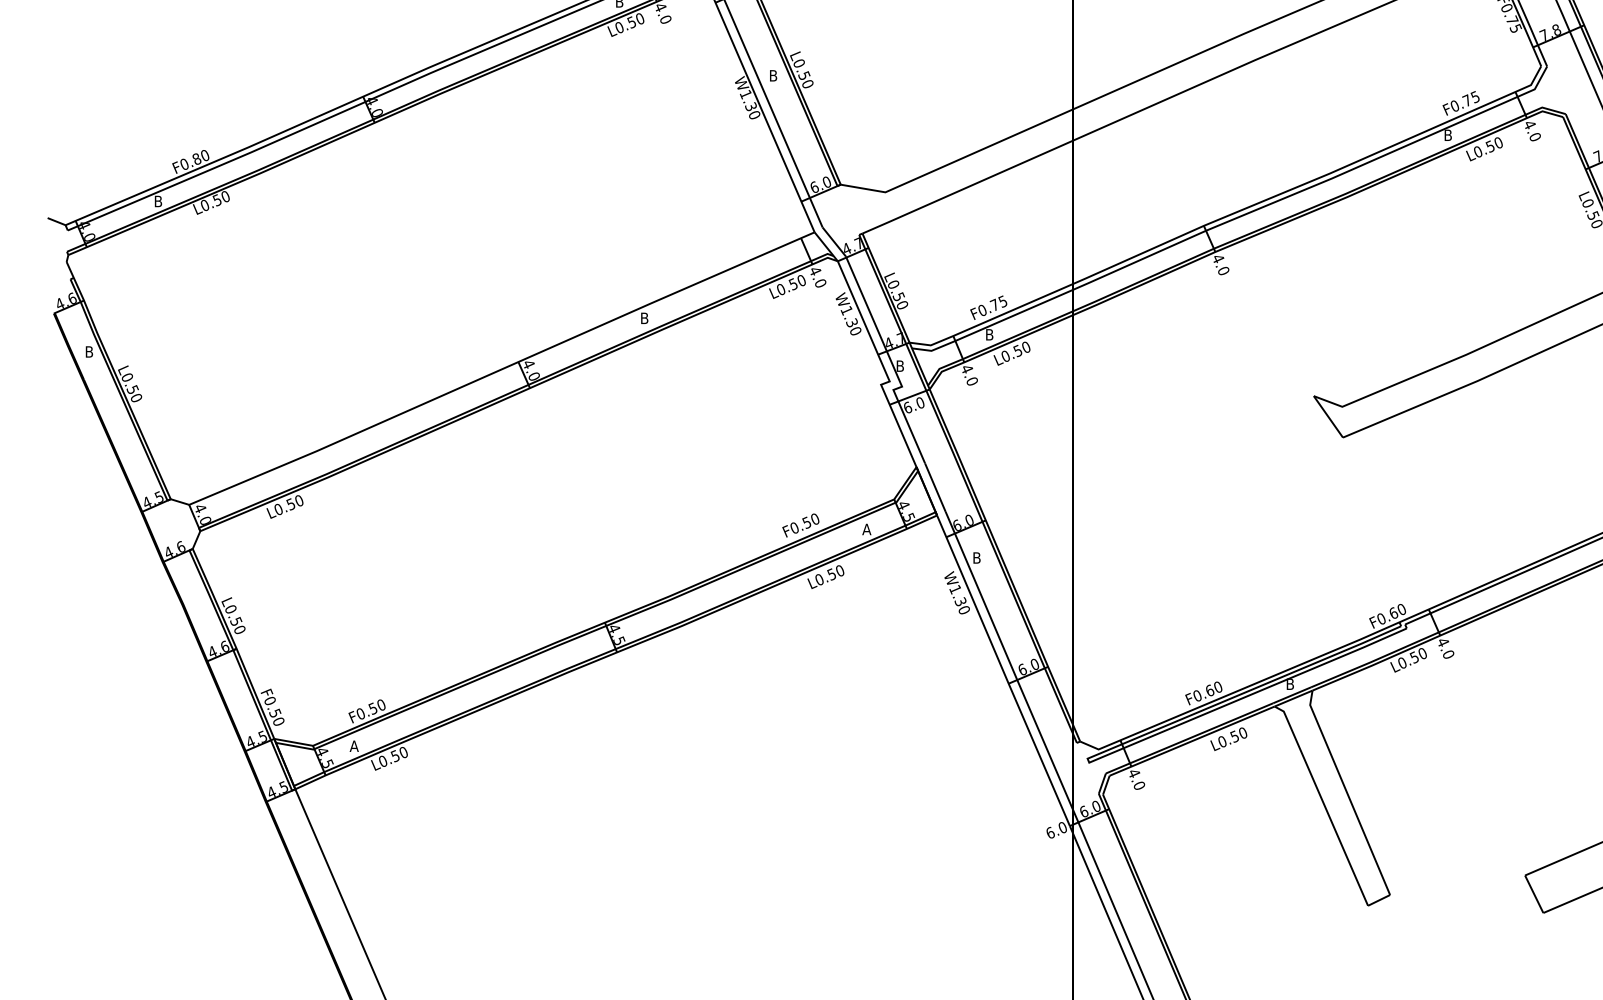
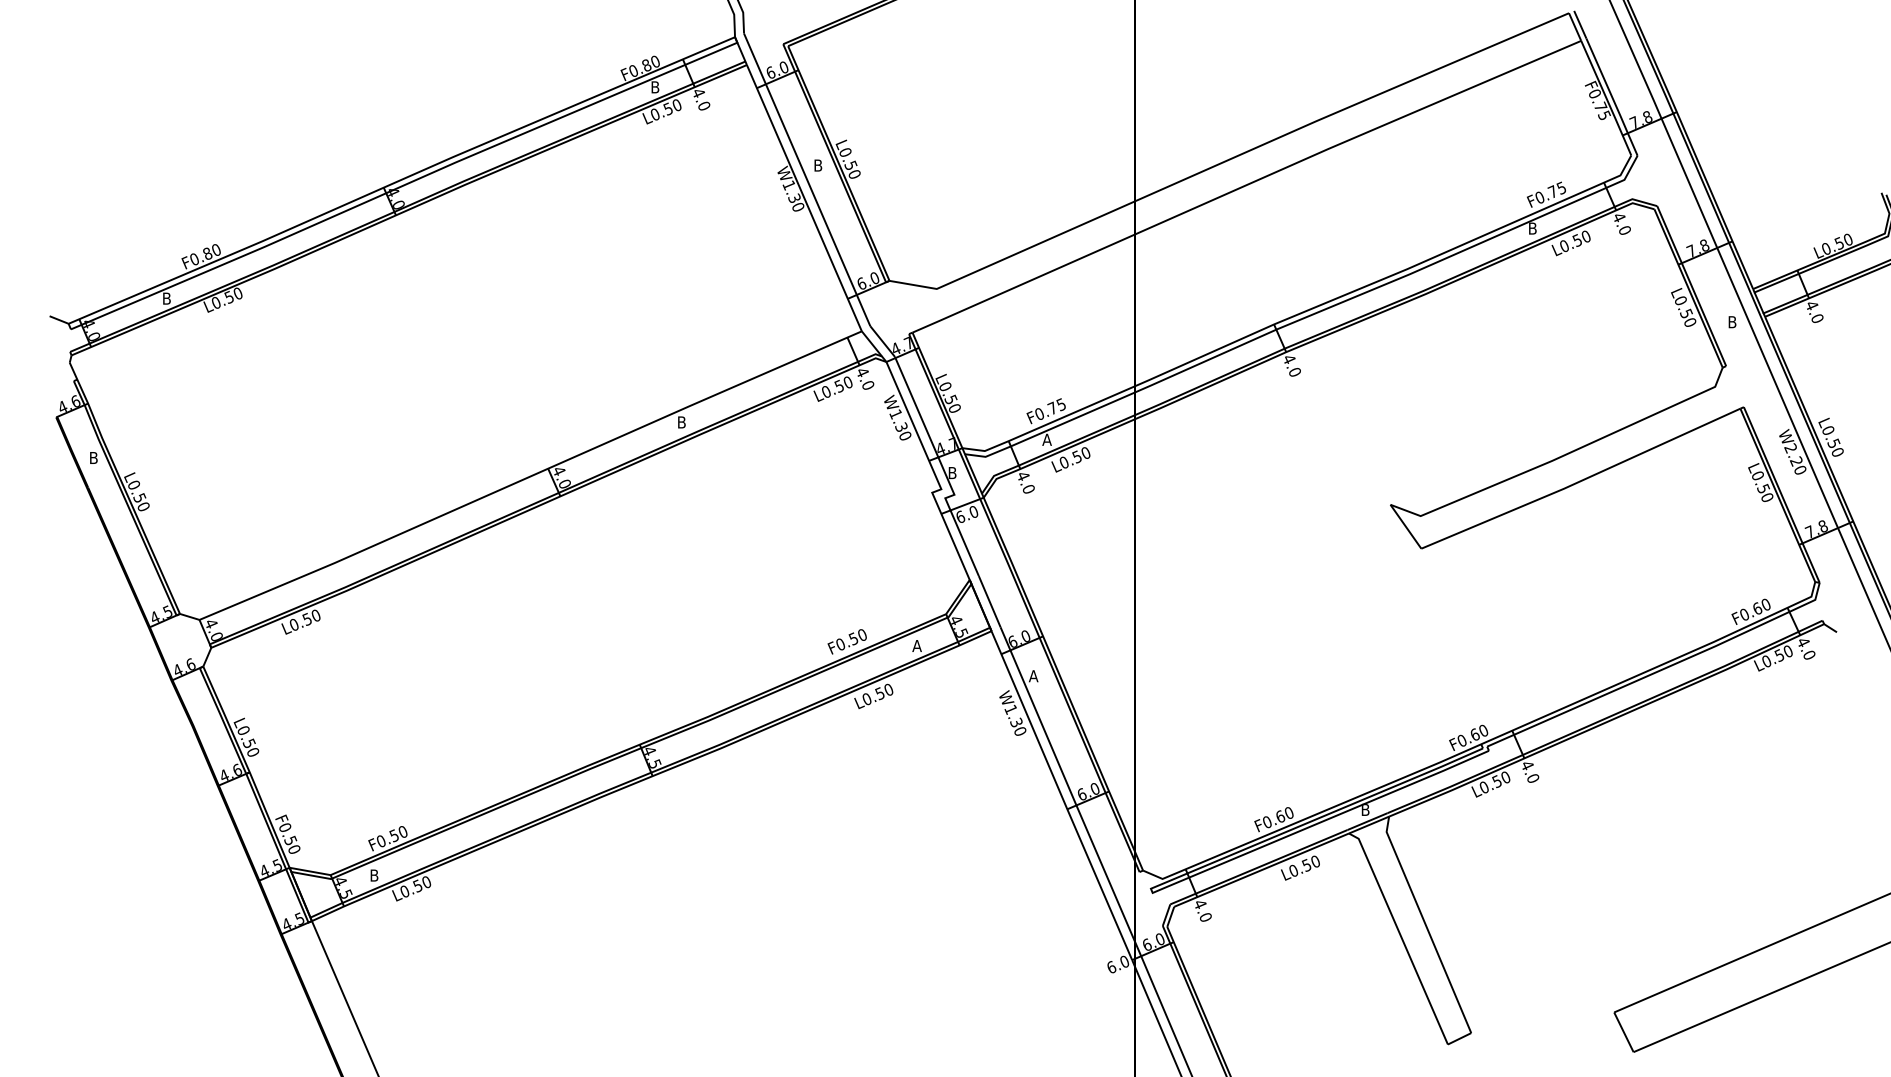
text: (989, 334) -> (1046, 439), B -> A
text: (976, 558) -> (1033, 676), B -> A
text: (354, 746) -> (374, 875), A -> B

